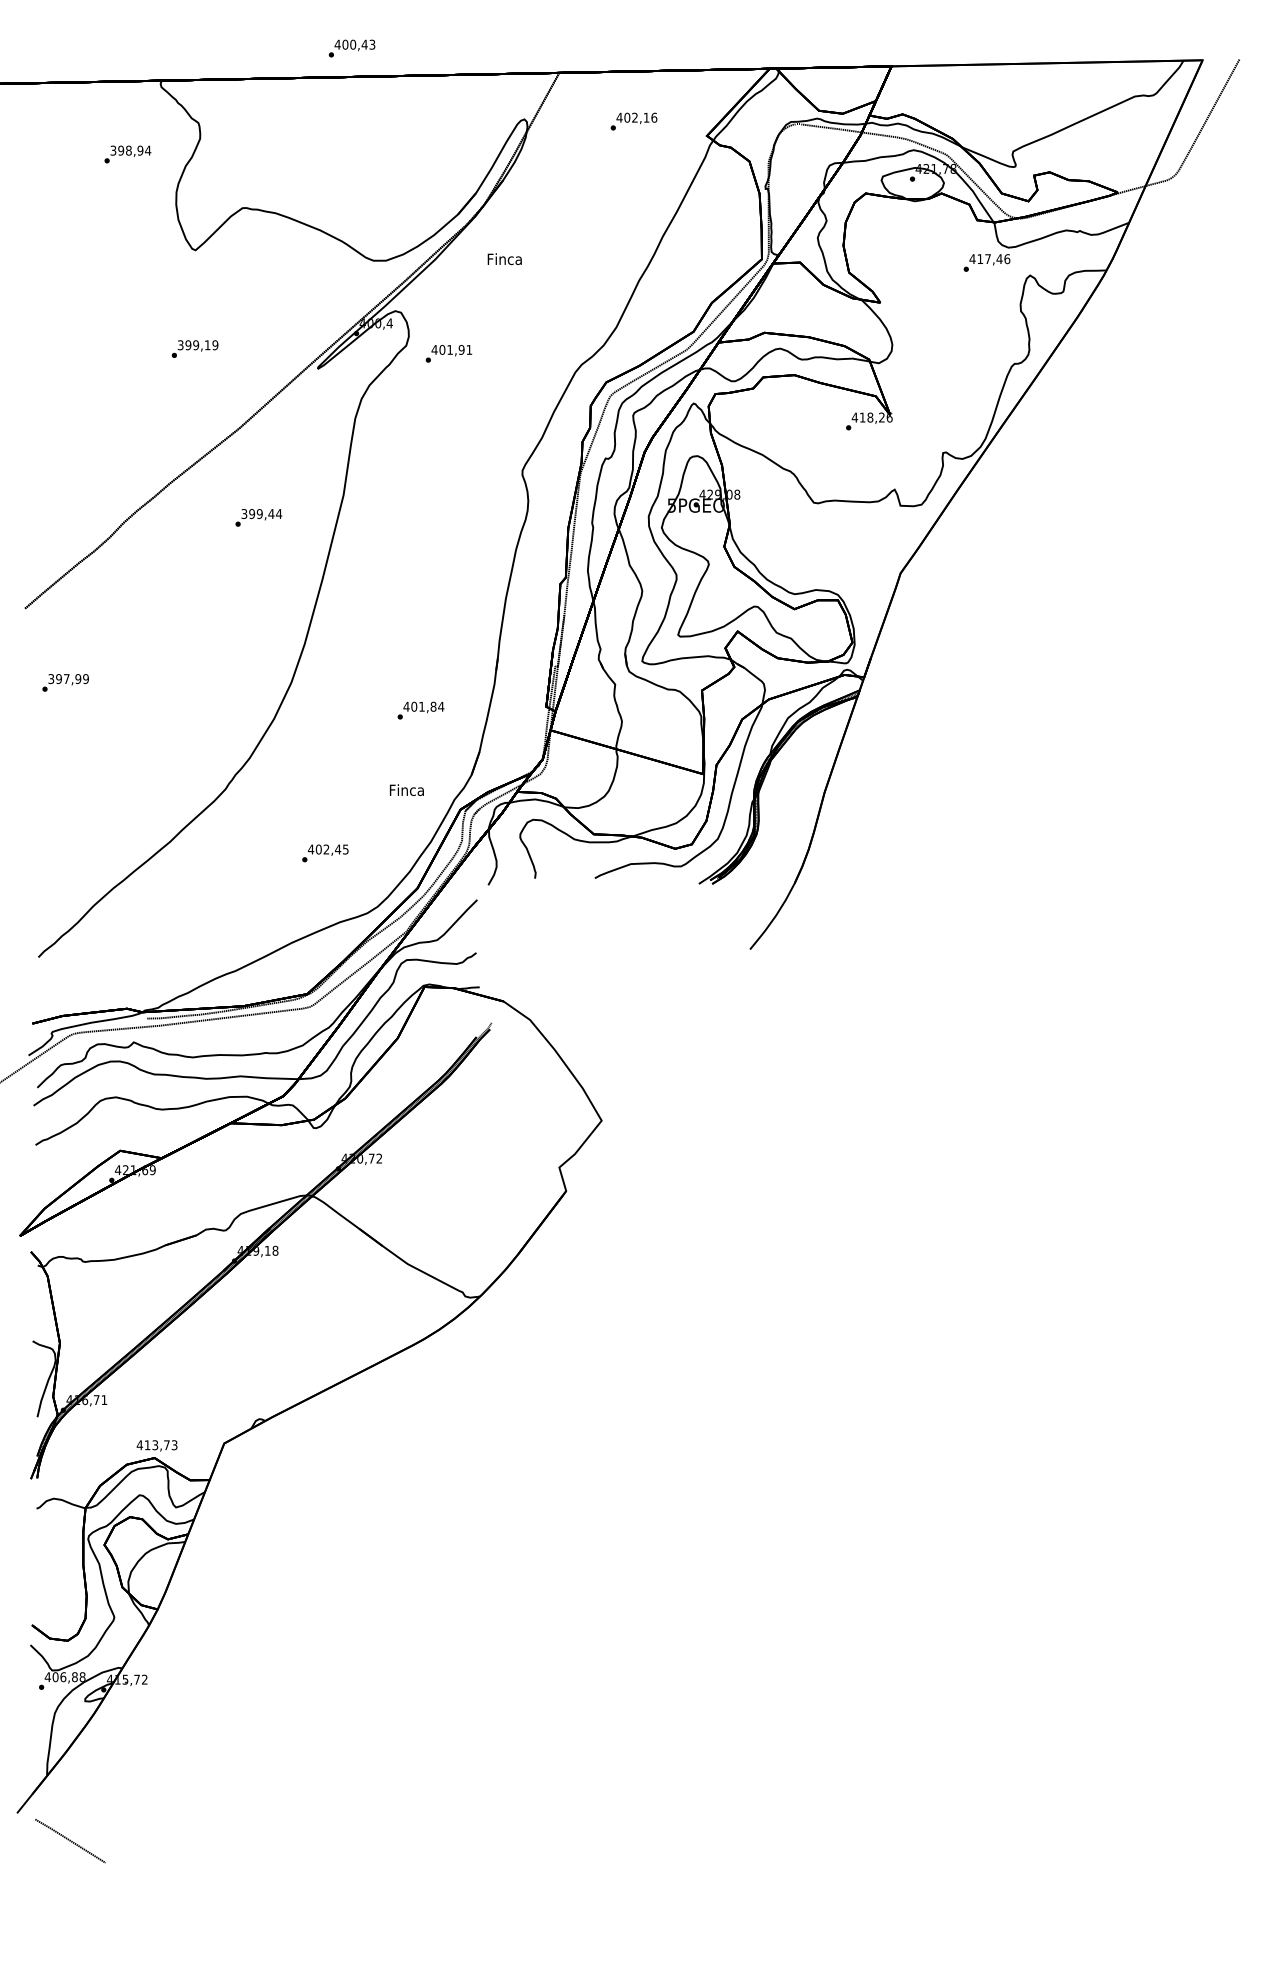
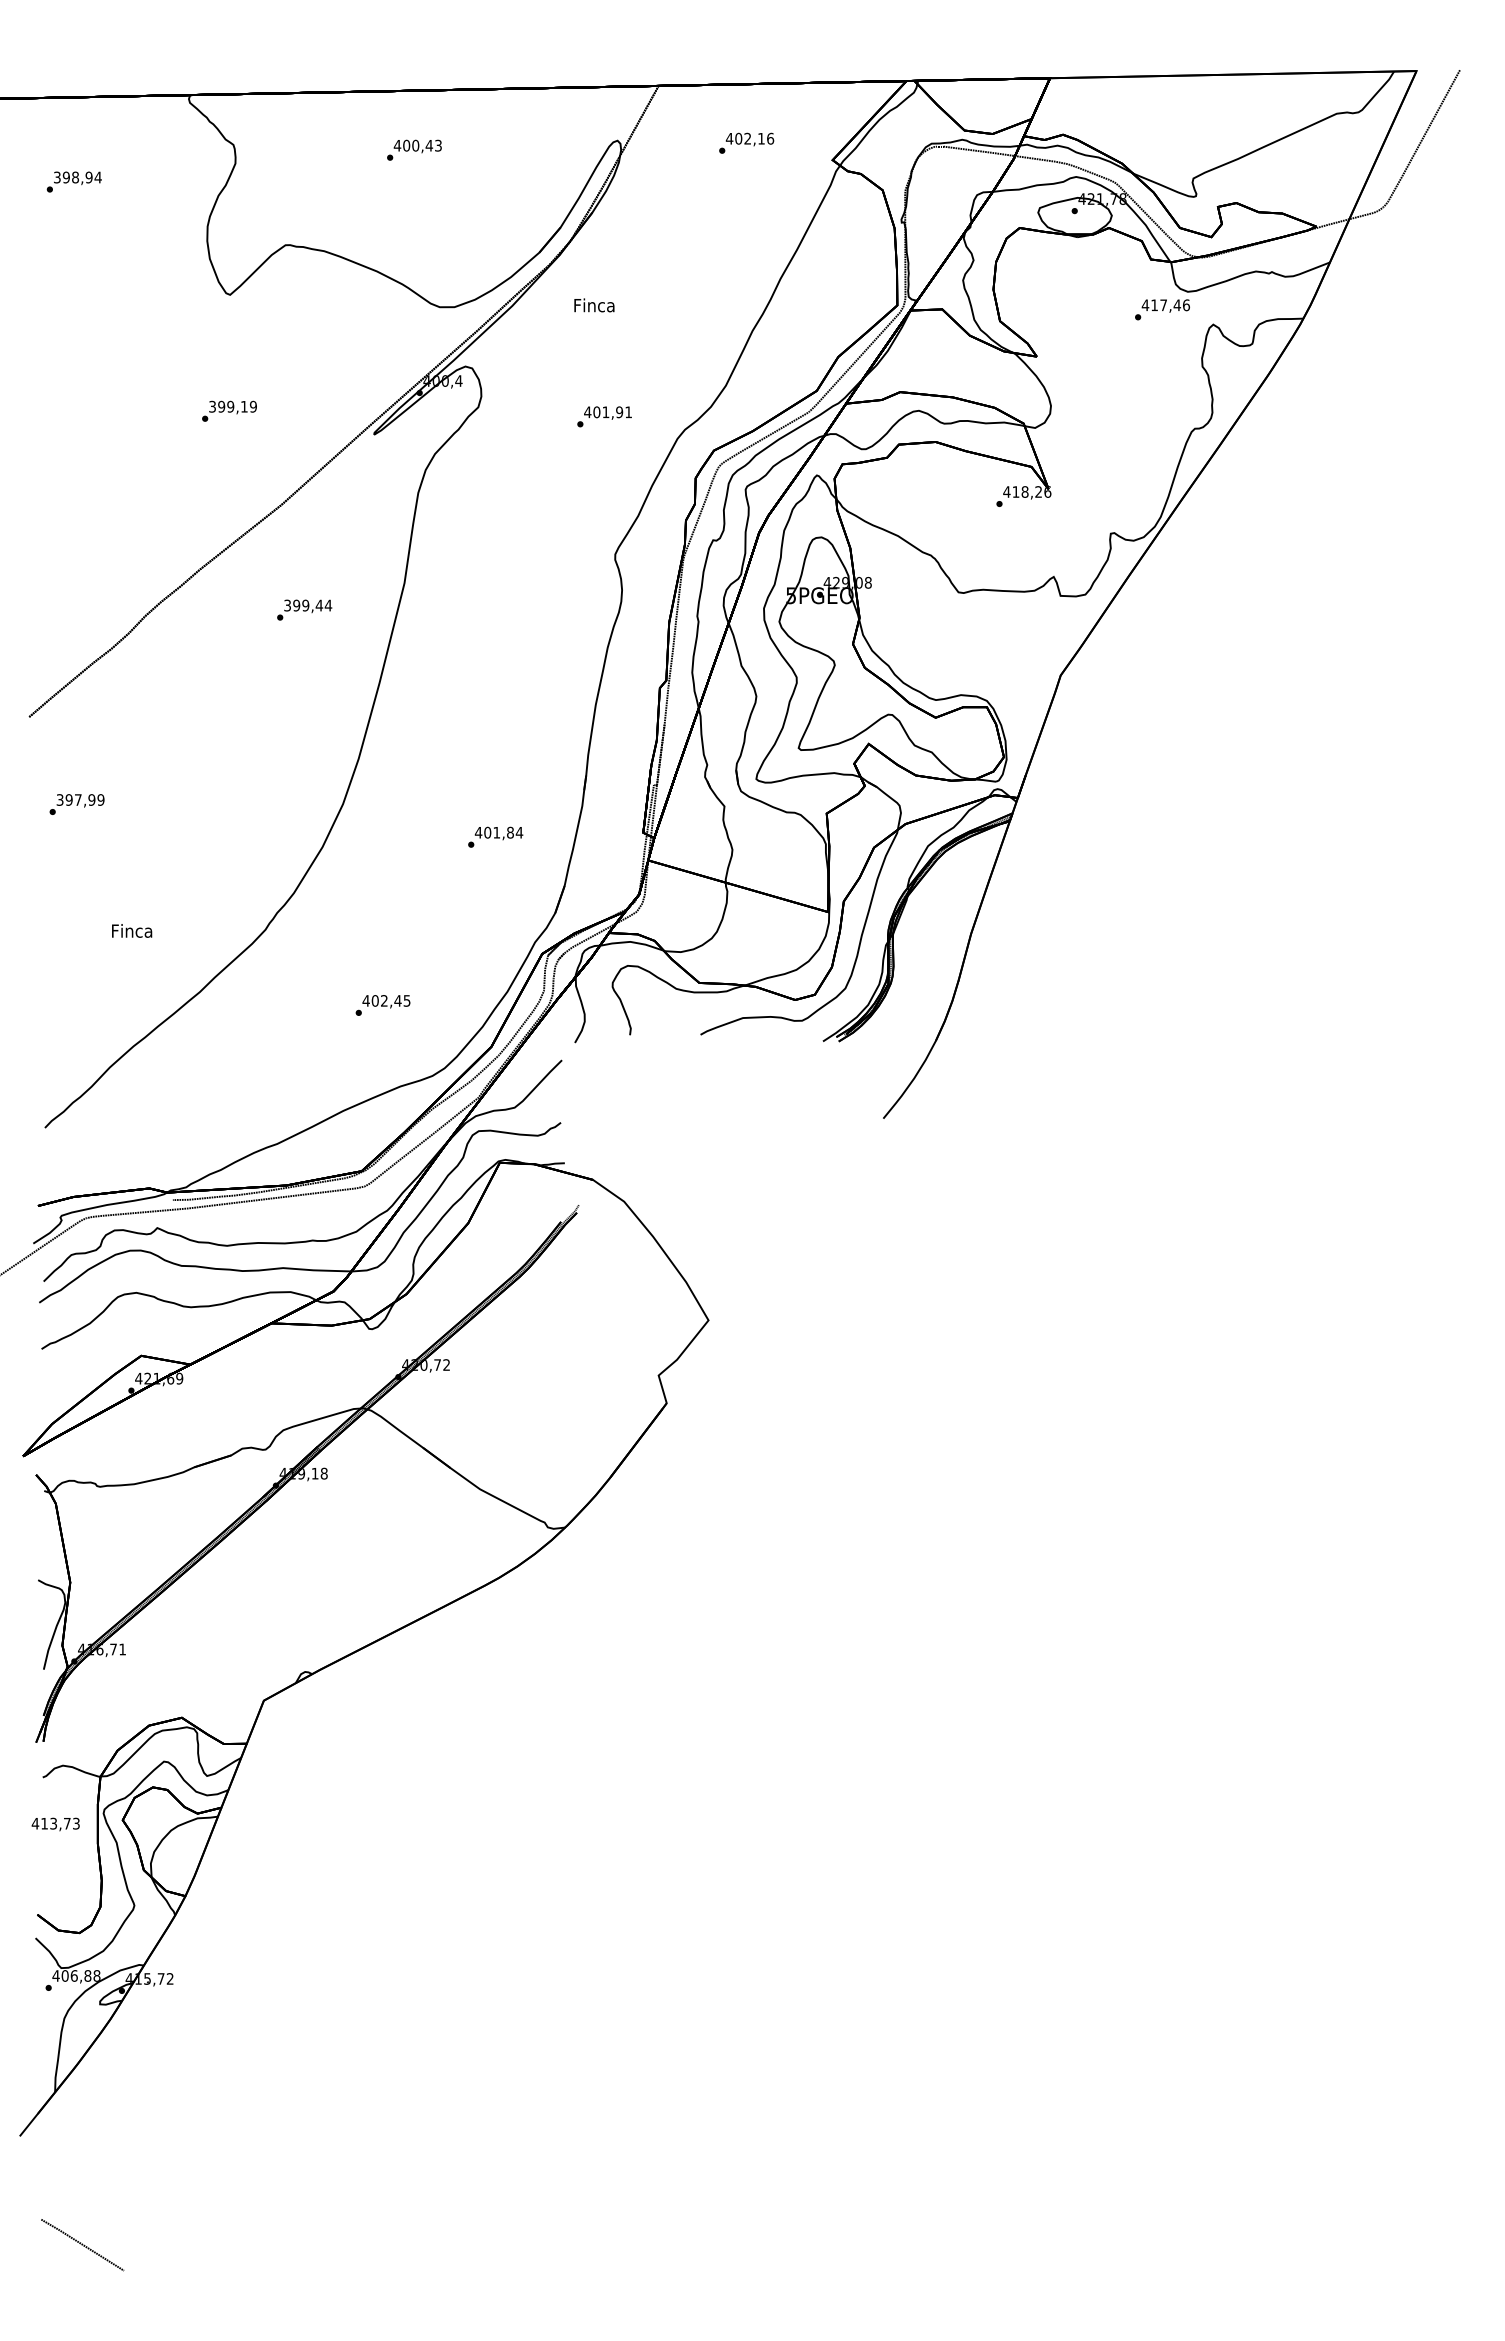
text: (352, 47) -> (414, 149), moved
text: (127, 154) -> (73, 181), moved
text: (448, 353) -> (604, 416), moved
text: (407, 789) -> (132, 930), moved
text: (156, 1445) -> (55, 1824), moved
line: (70, 1841) -> (82, 2245), moved

